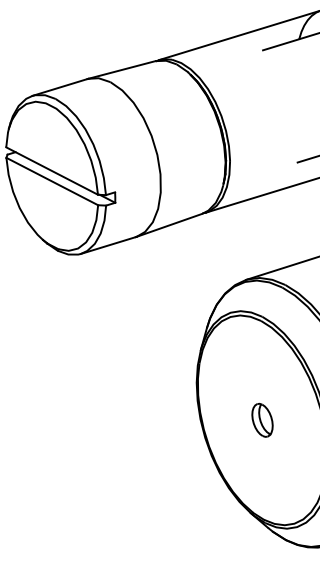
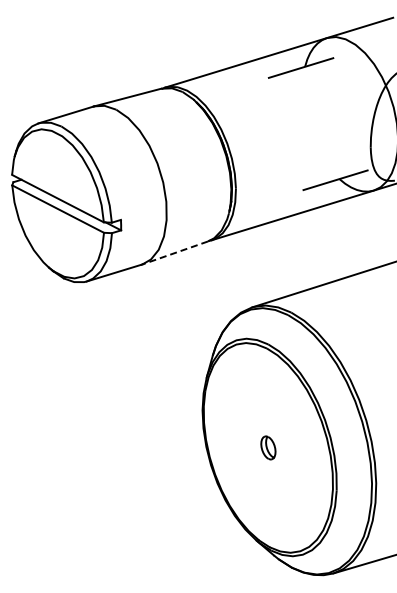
line: (169, 224) -> (175, 252), solid -> dashed
part: (262, 419) -> (268, 447), size x0.7

